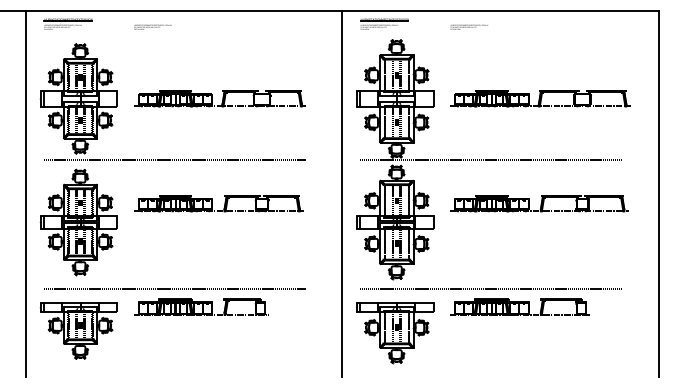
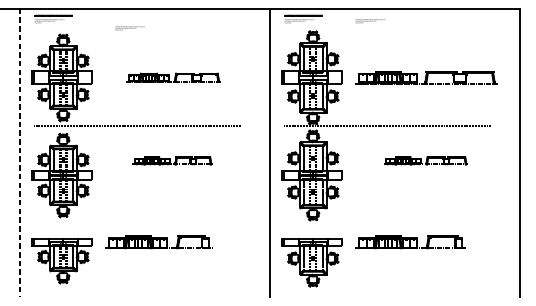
text: (152, 26) -> (129, 27), moved
part: (219, 98) -> (173, 77), size x0.7
line: (26, 194) -> (20, 153), solid -> dashed
part: (218, 203) -> (172, 160), size x0.6
part: (539, 203) -> (425, 160), size x0.6
line: (174, 288) -> (137, 227), removed
line: (491, 288) -> (388, 227), removed

